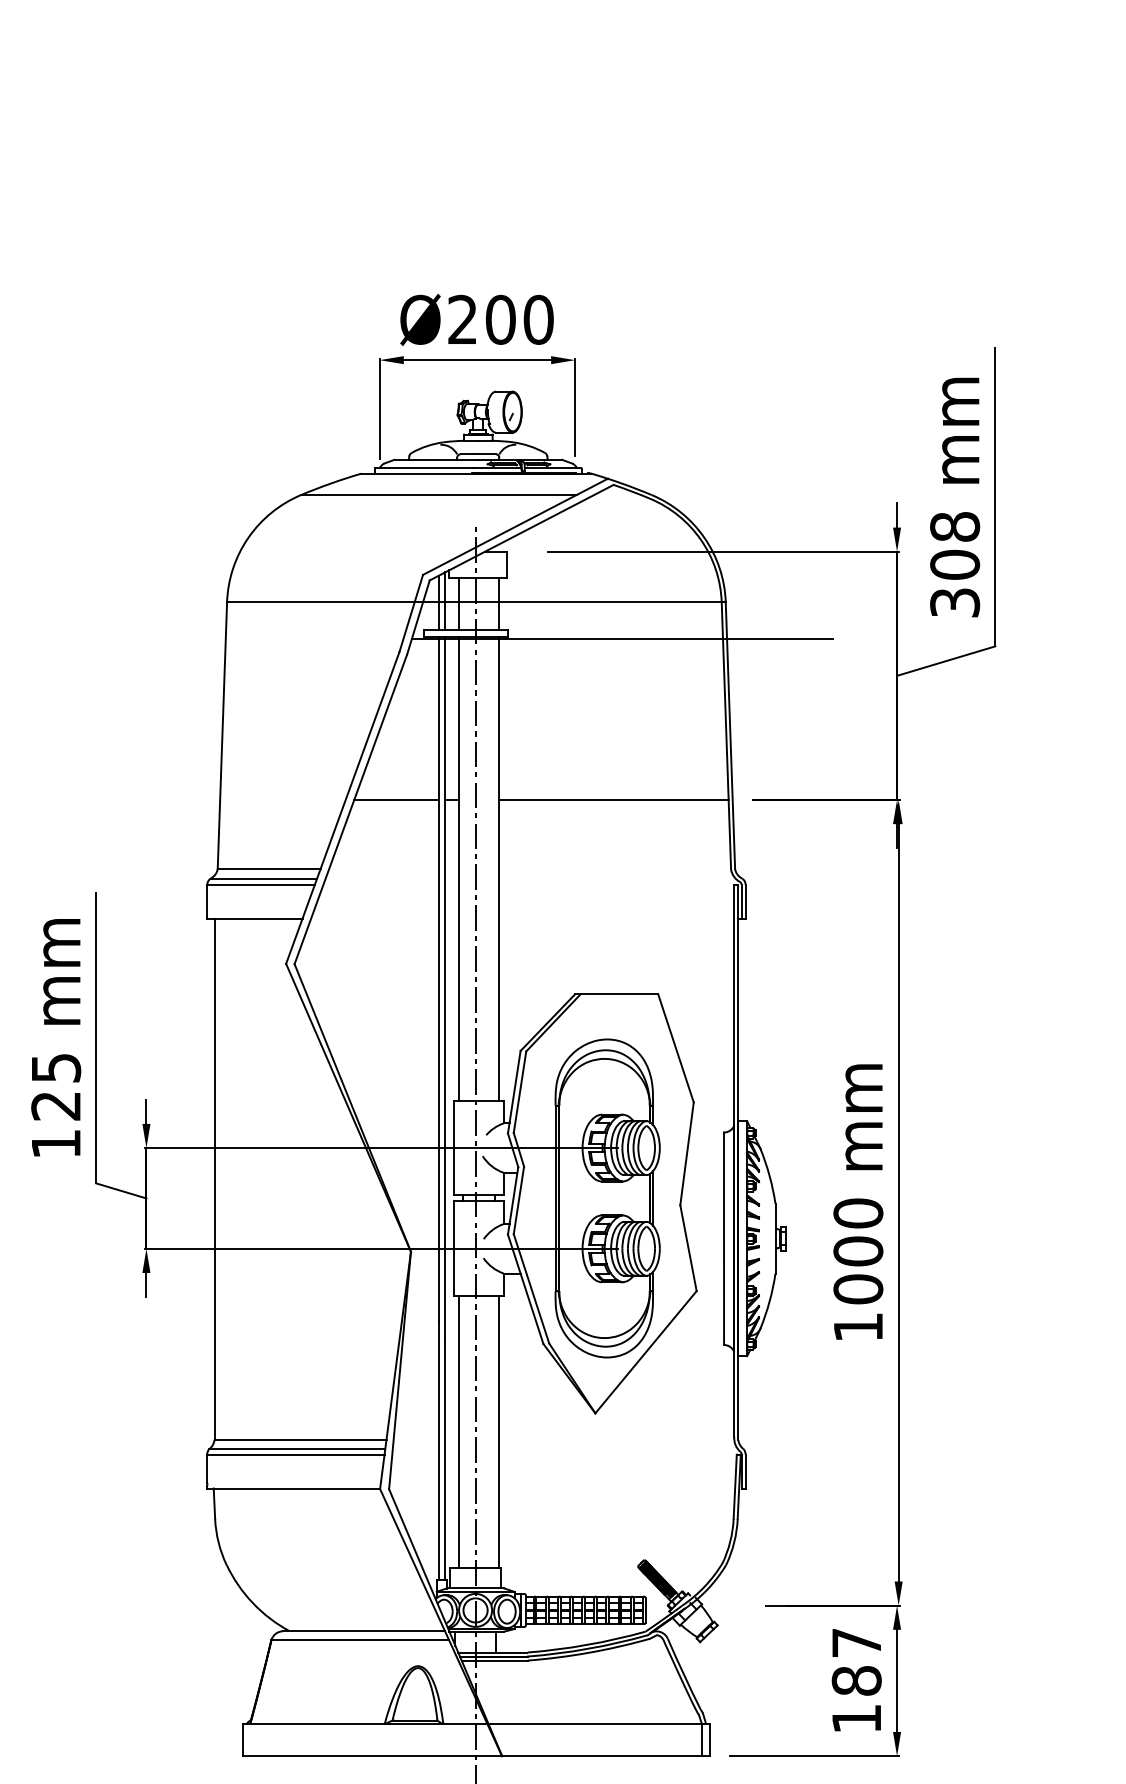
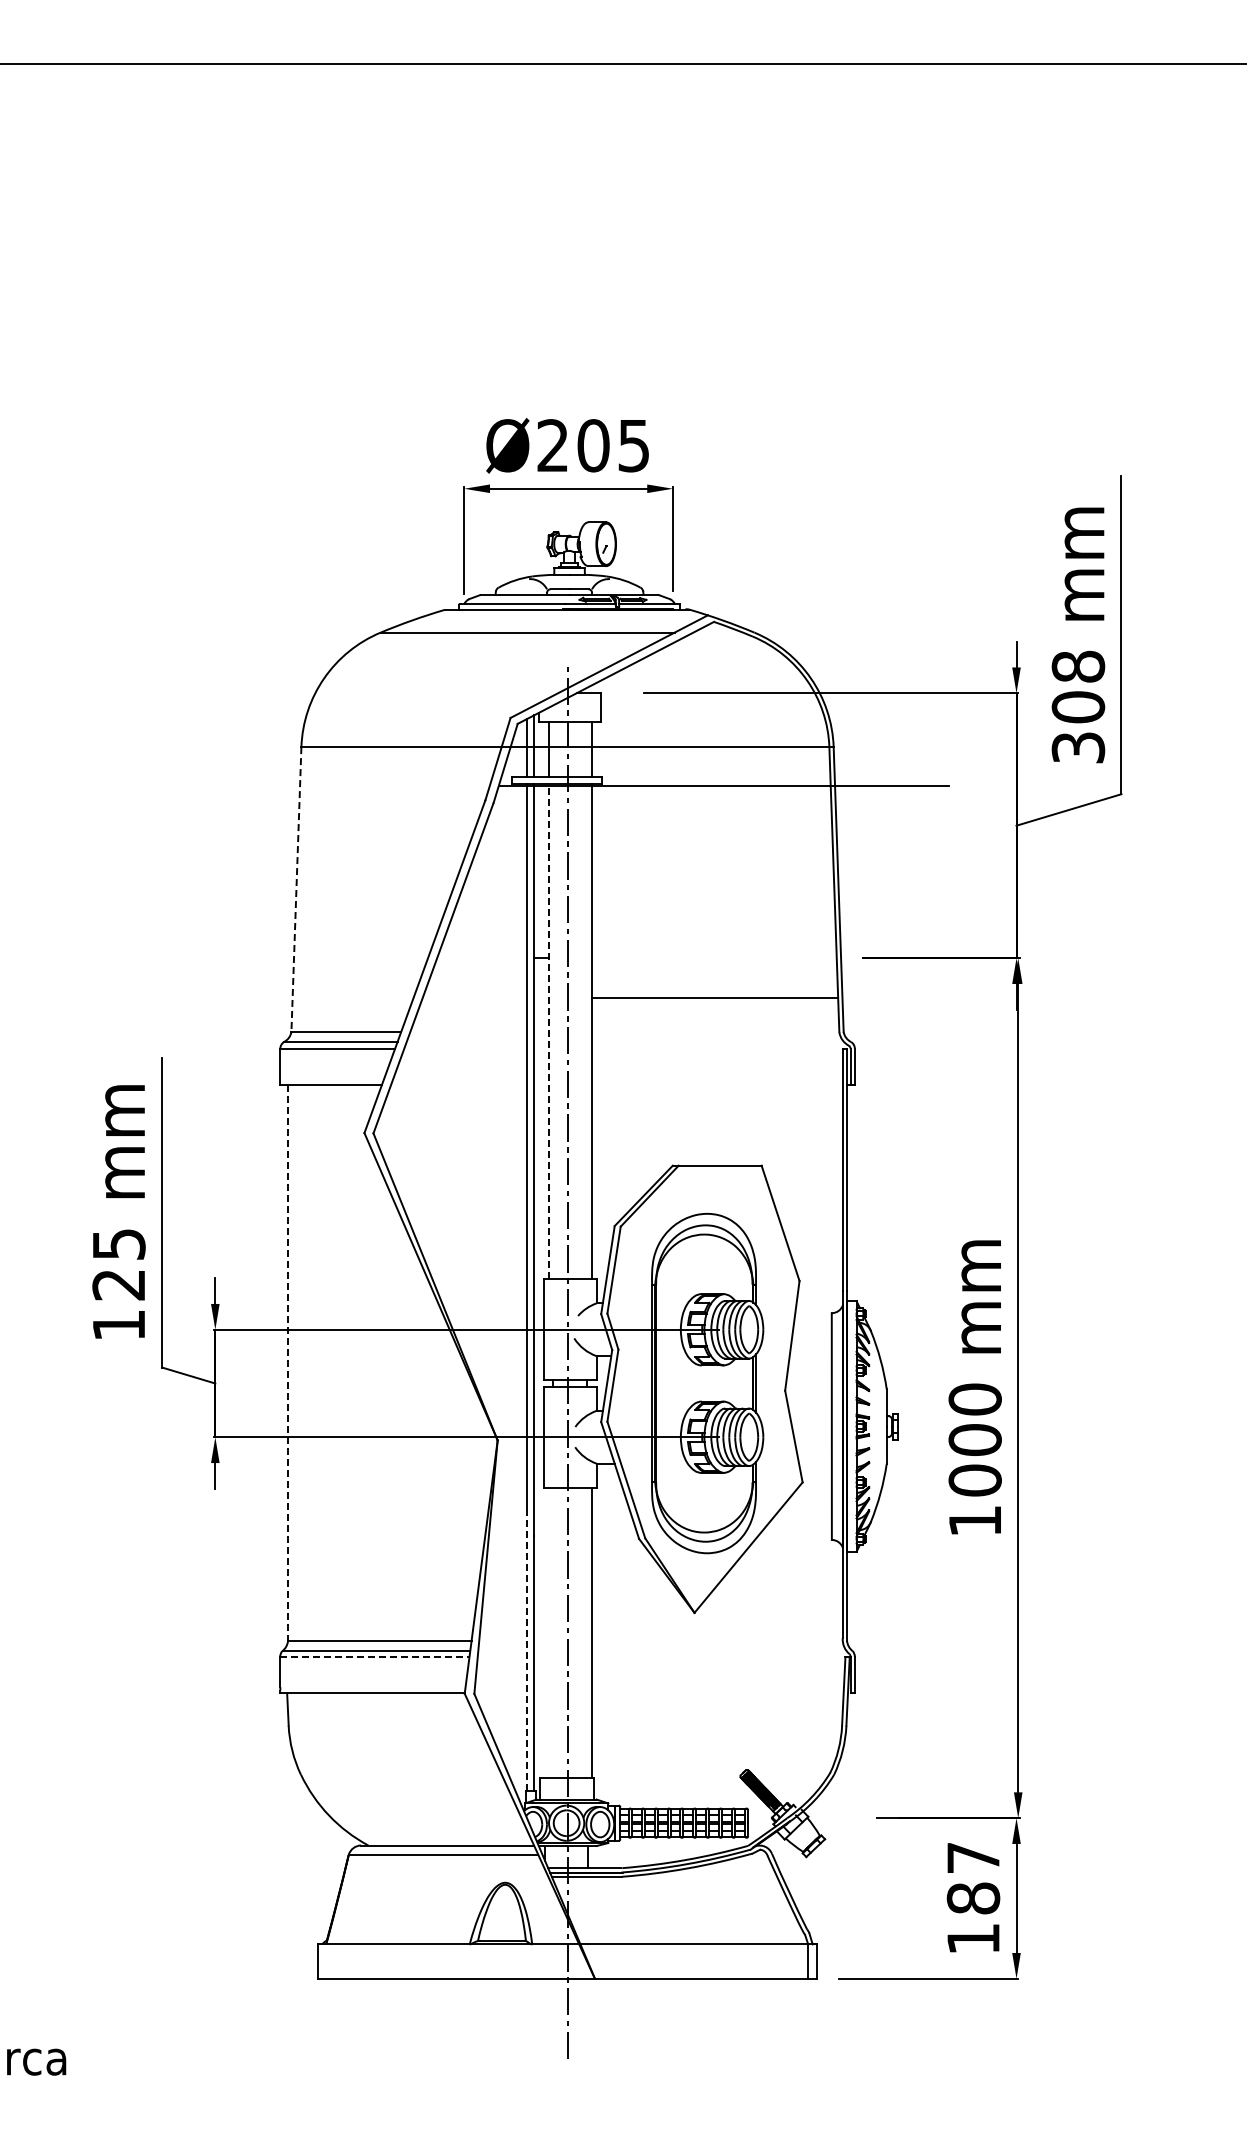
text: (539, 319) -> (634, 445), Ø200 -> Ø205
line: (222, 735) -> (296, 889), solid -> dashed
line: (396, 800) -> (482, 958), removed
line: (613, 800) -> (713, 998), moved
line: (458, 868) -> (548, 1031), solid -> dashed
line: (214, 1179) -> (288, 1363), solid -> dashed
line: (458, 1431) -> (548, 1632), removed
line: (438, 1450) -> (527, 1652), solid -> dashed
line: (295, 1455) -> (374, 1657), solid -> dashed

